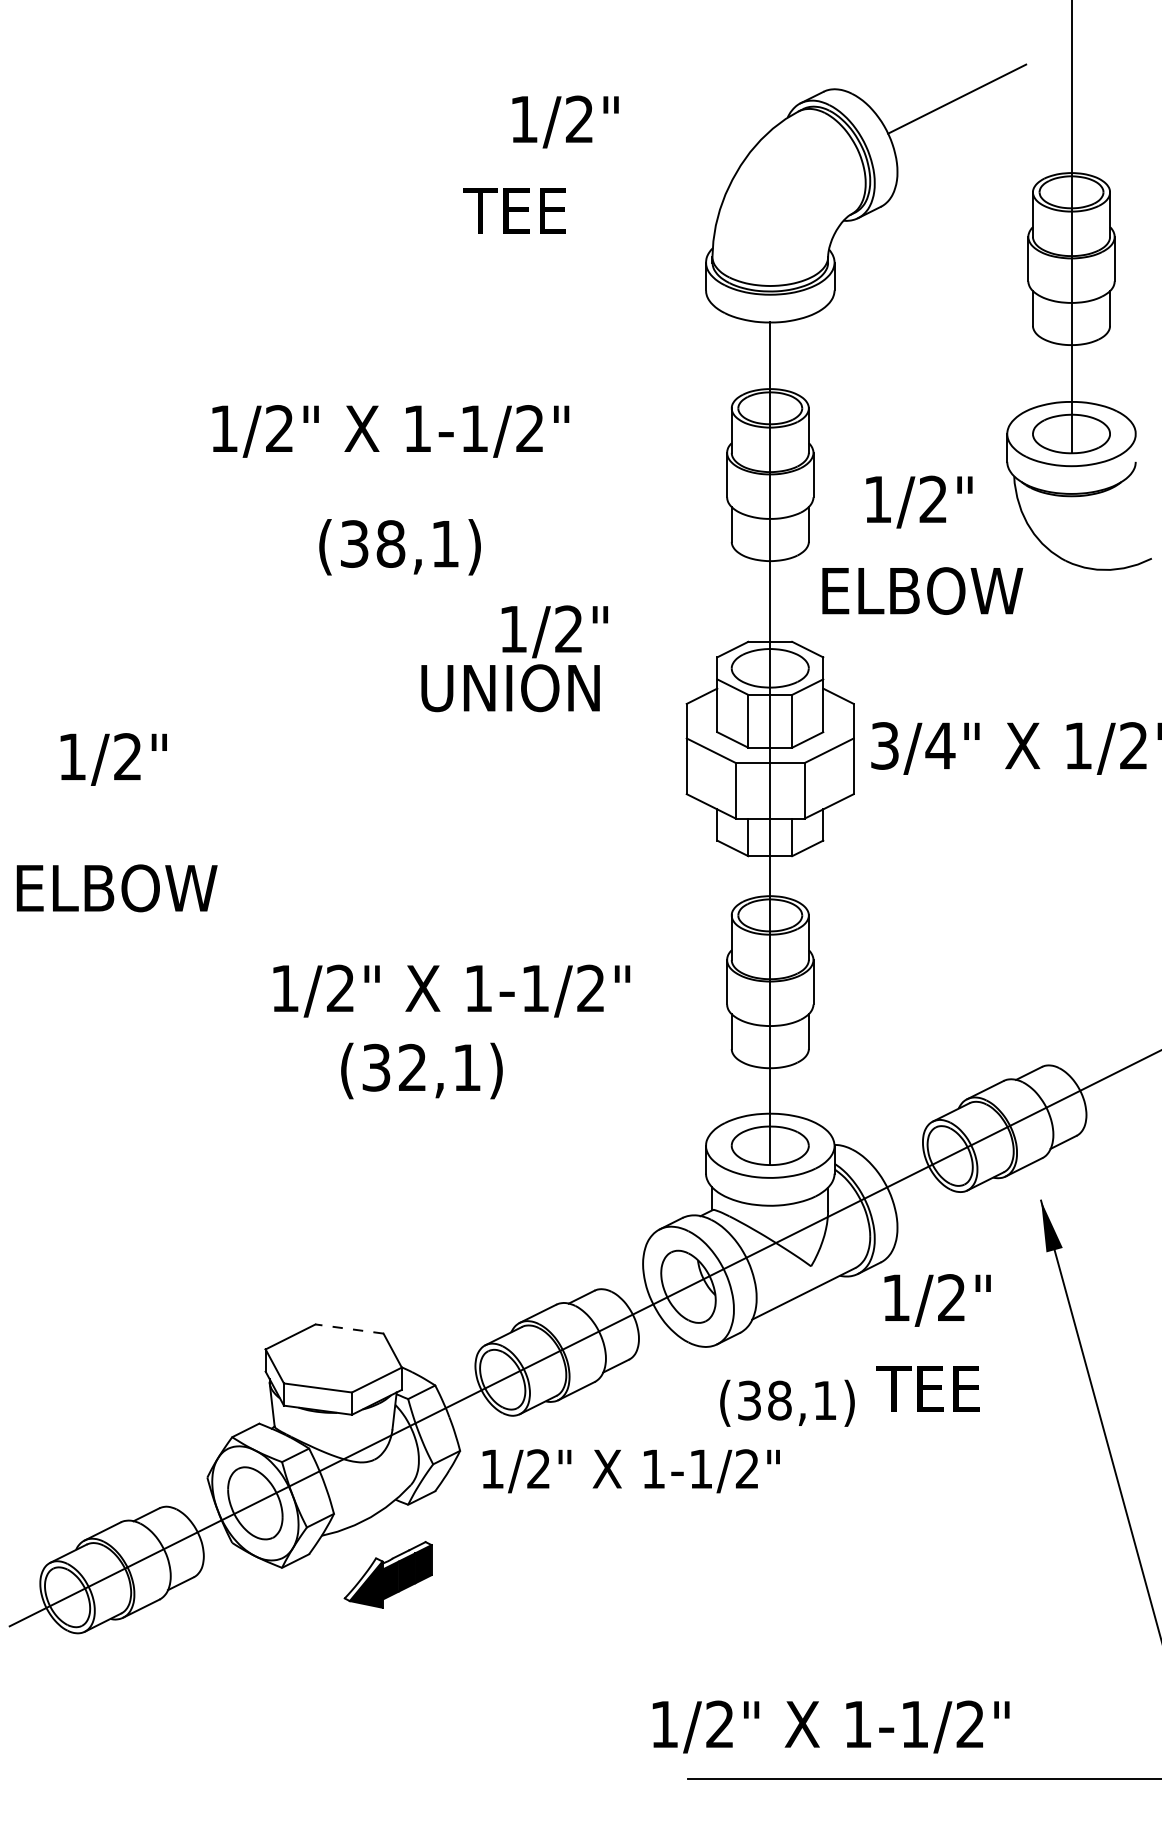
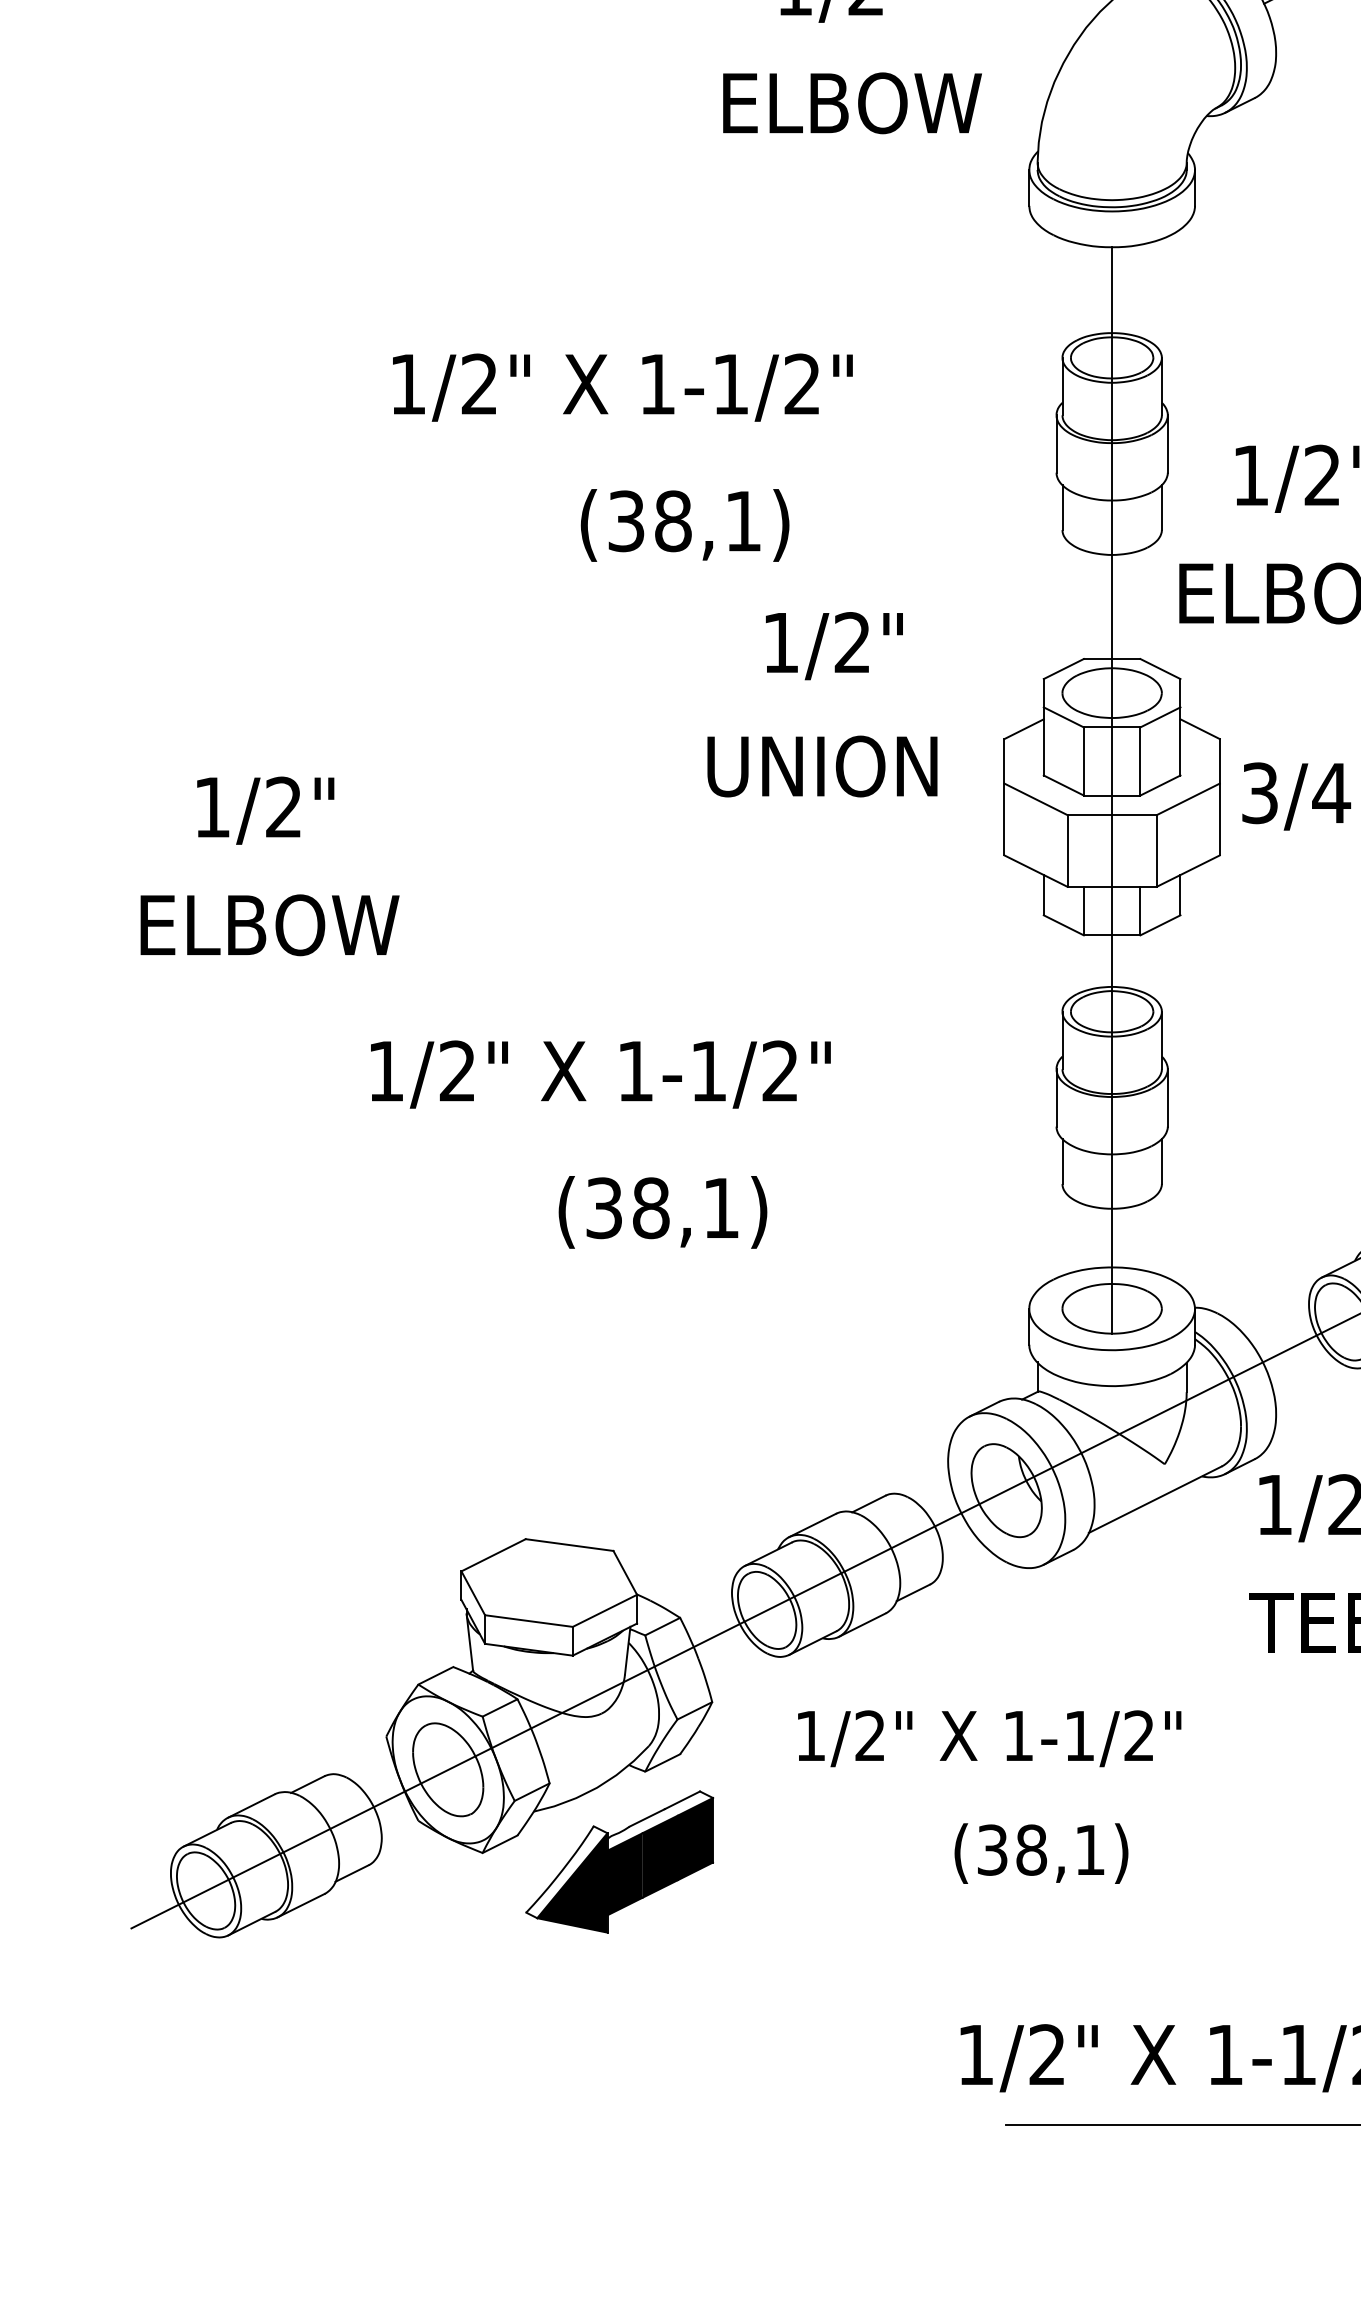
text: (566, 210) -> (849, 102), TEE -> ELBOW
text: (399, 547) -> (684, 525), moved
text: (510, 688) -> (822, 766), moved
text: (116, 888) -> (269, 925), moved
text: (451, 990) -> (600, 1073), moved
text: (412, 1067) -> (650, 1207), (32,1) -> (38,1)
line: (349, 1328) -> (569, 1544), dashed -> solid
text: (787, 1402) -> (1041, 1852), moved
text: (630, 1471) -> (988, 1739), moved
part: (387, 1574) -> (618, 1861), size x1.67

